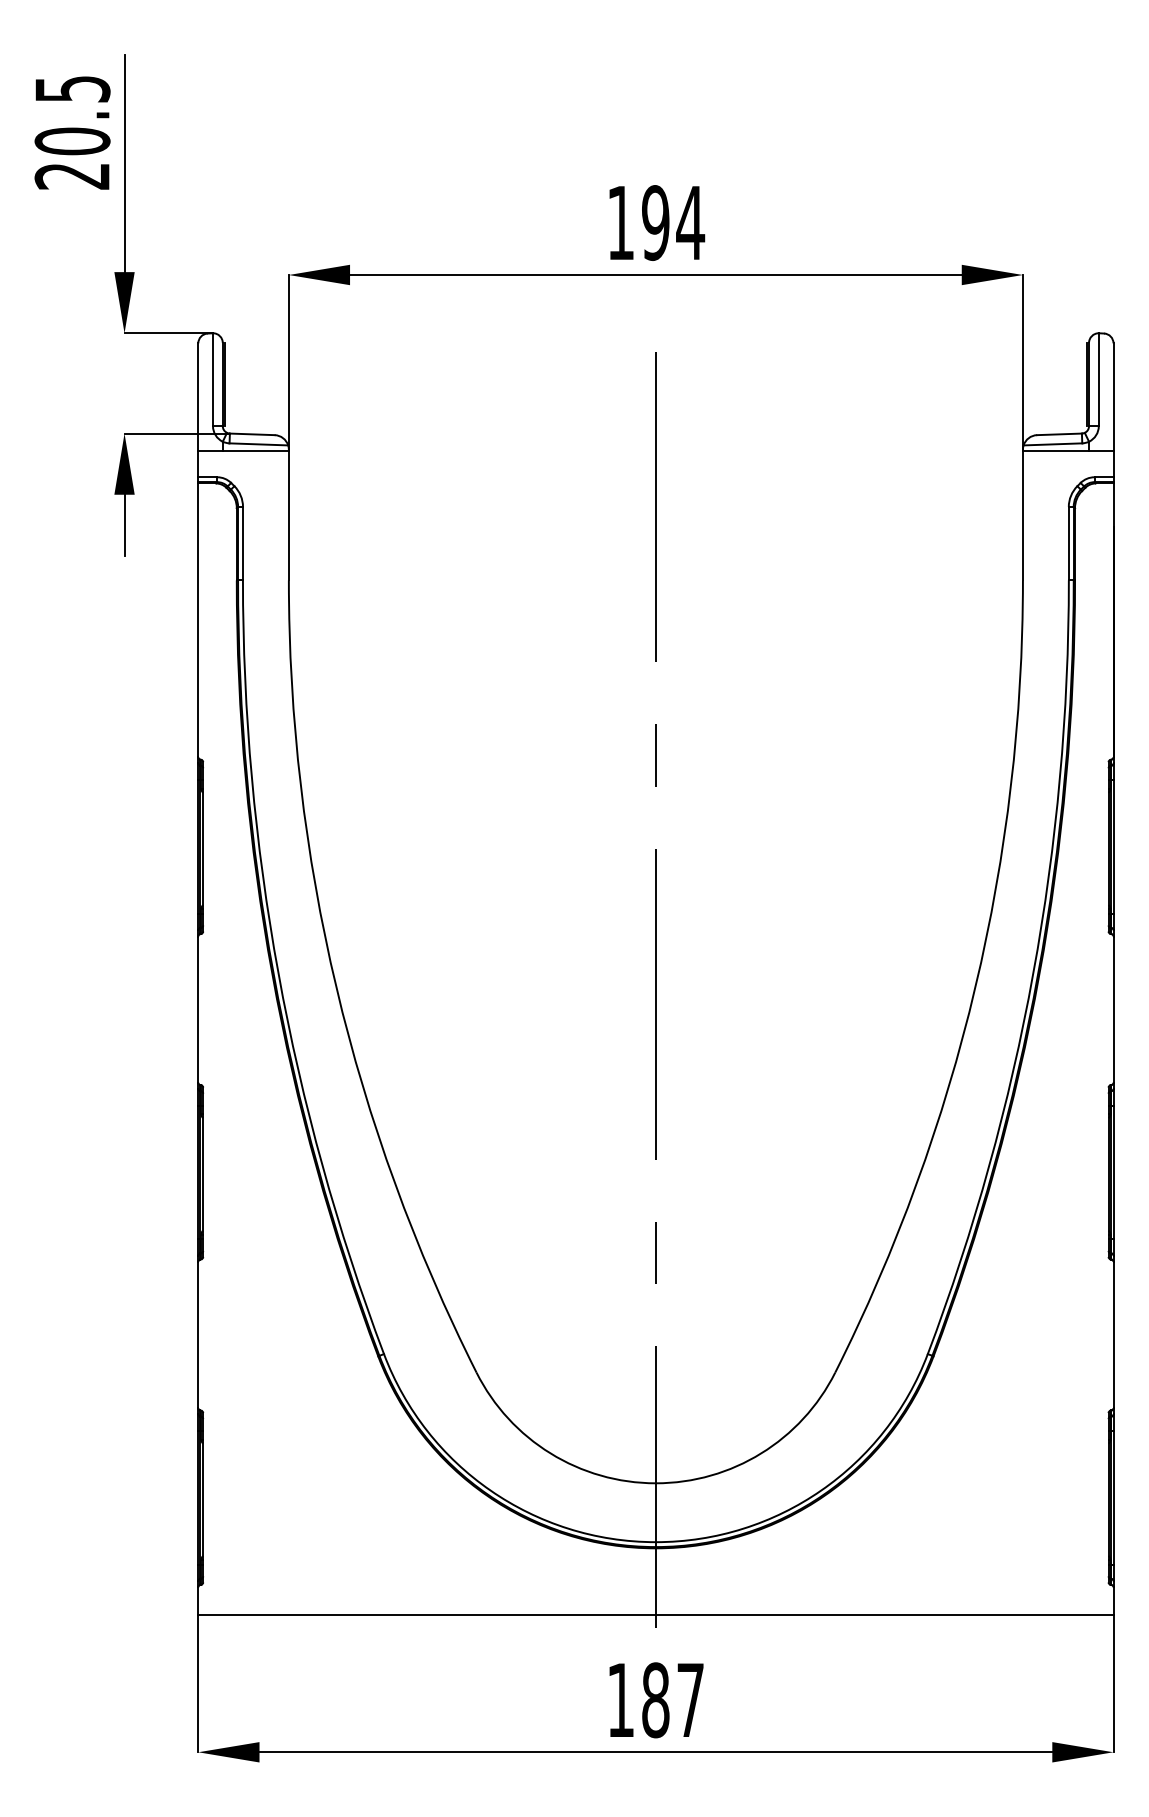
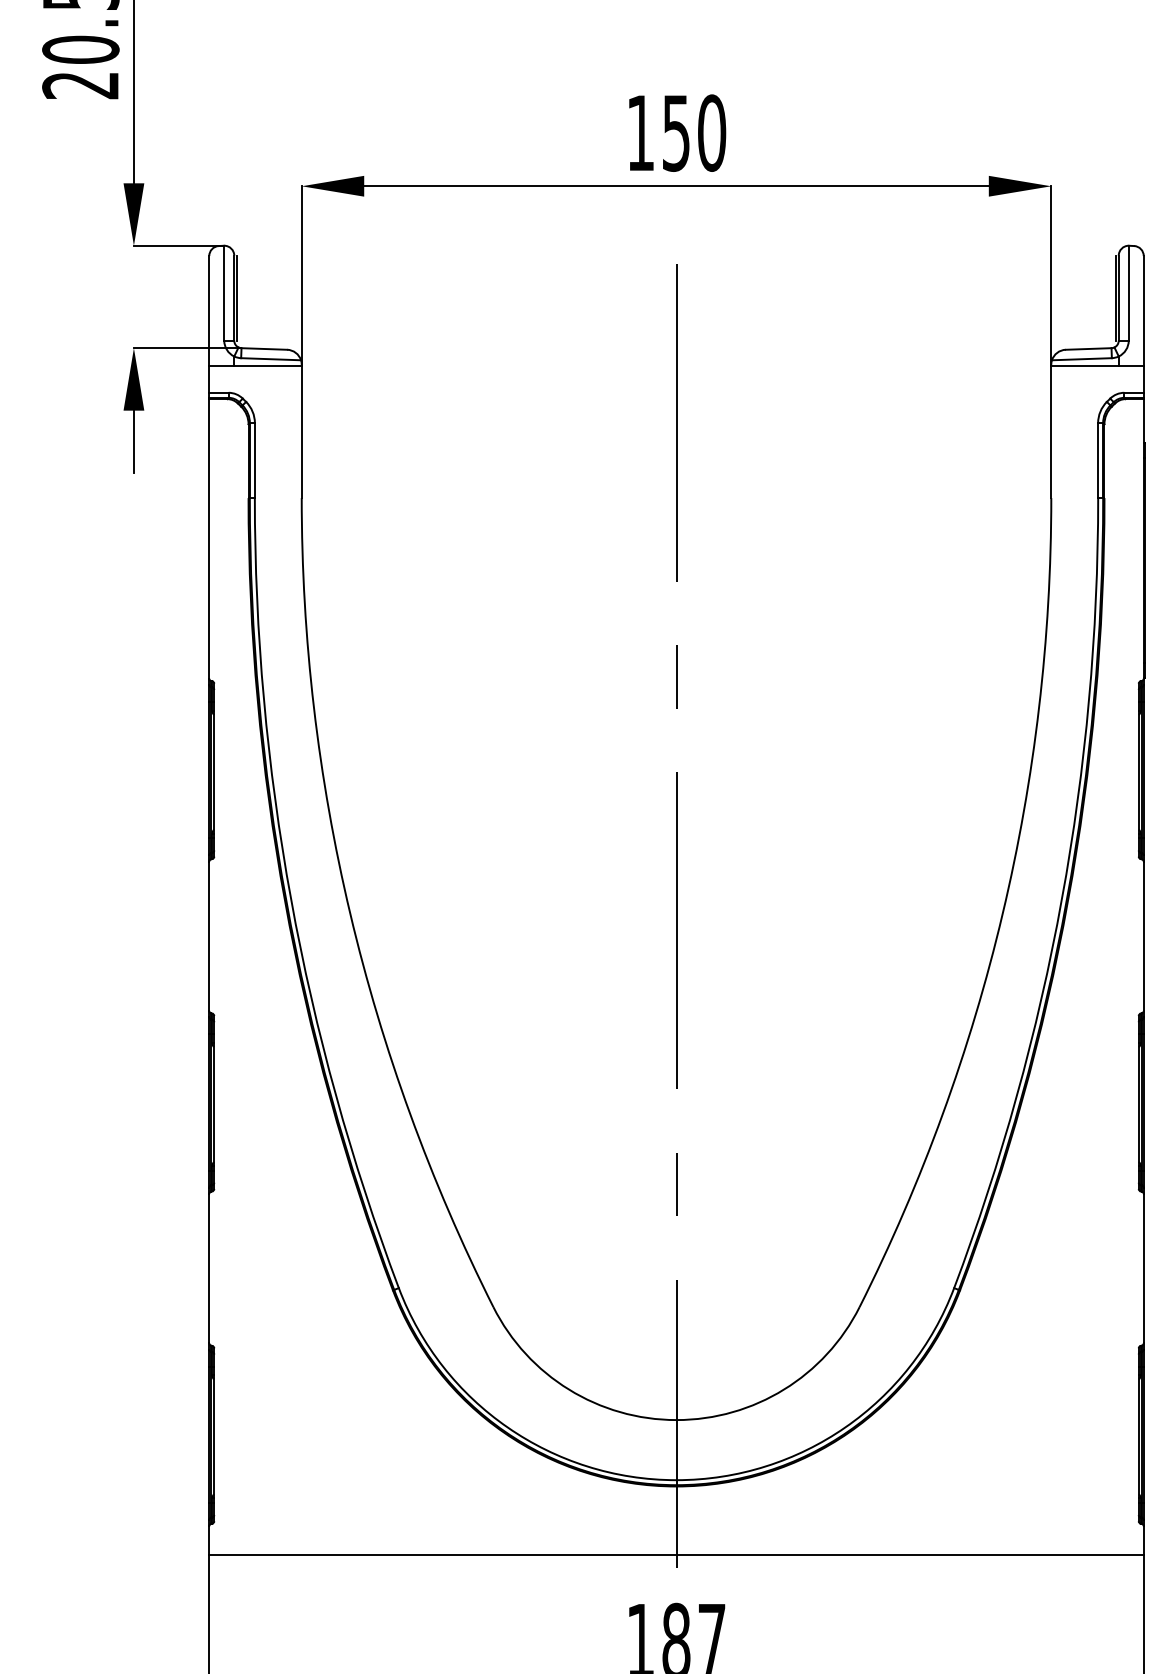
text: (673, 222) -> (694, 132), 194 -> 150

